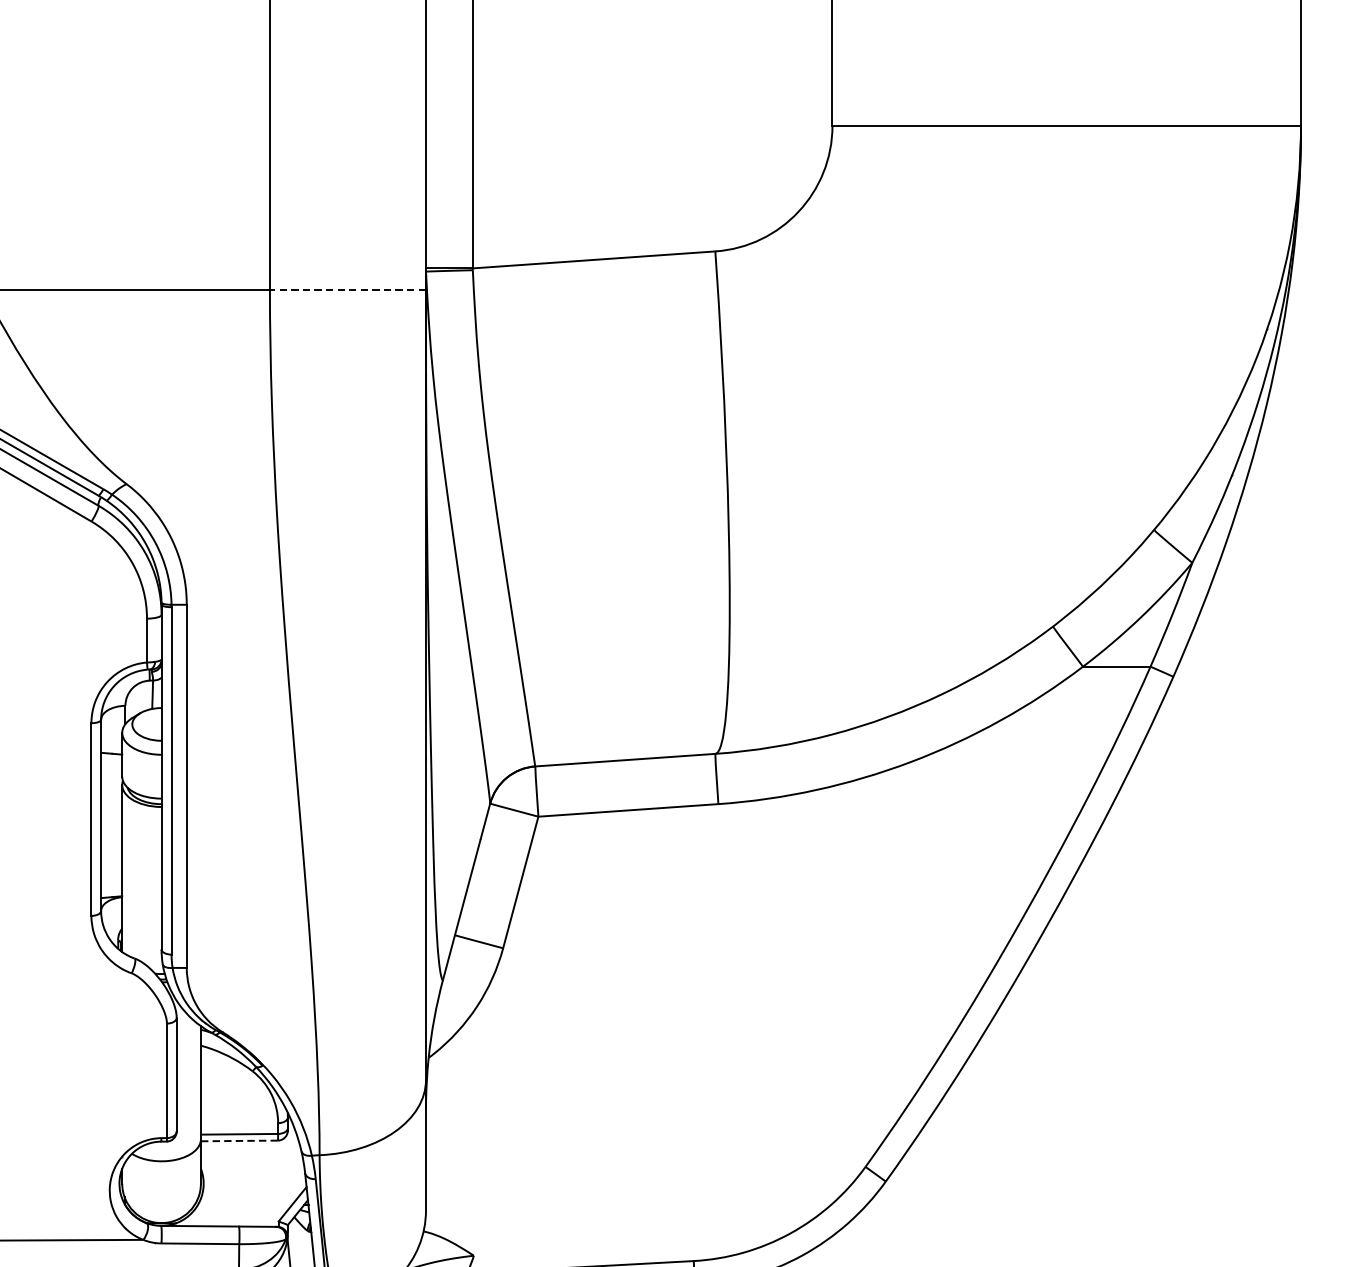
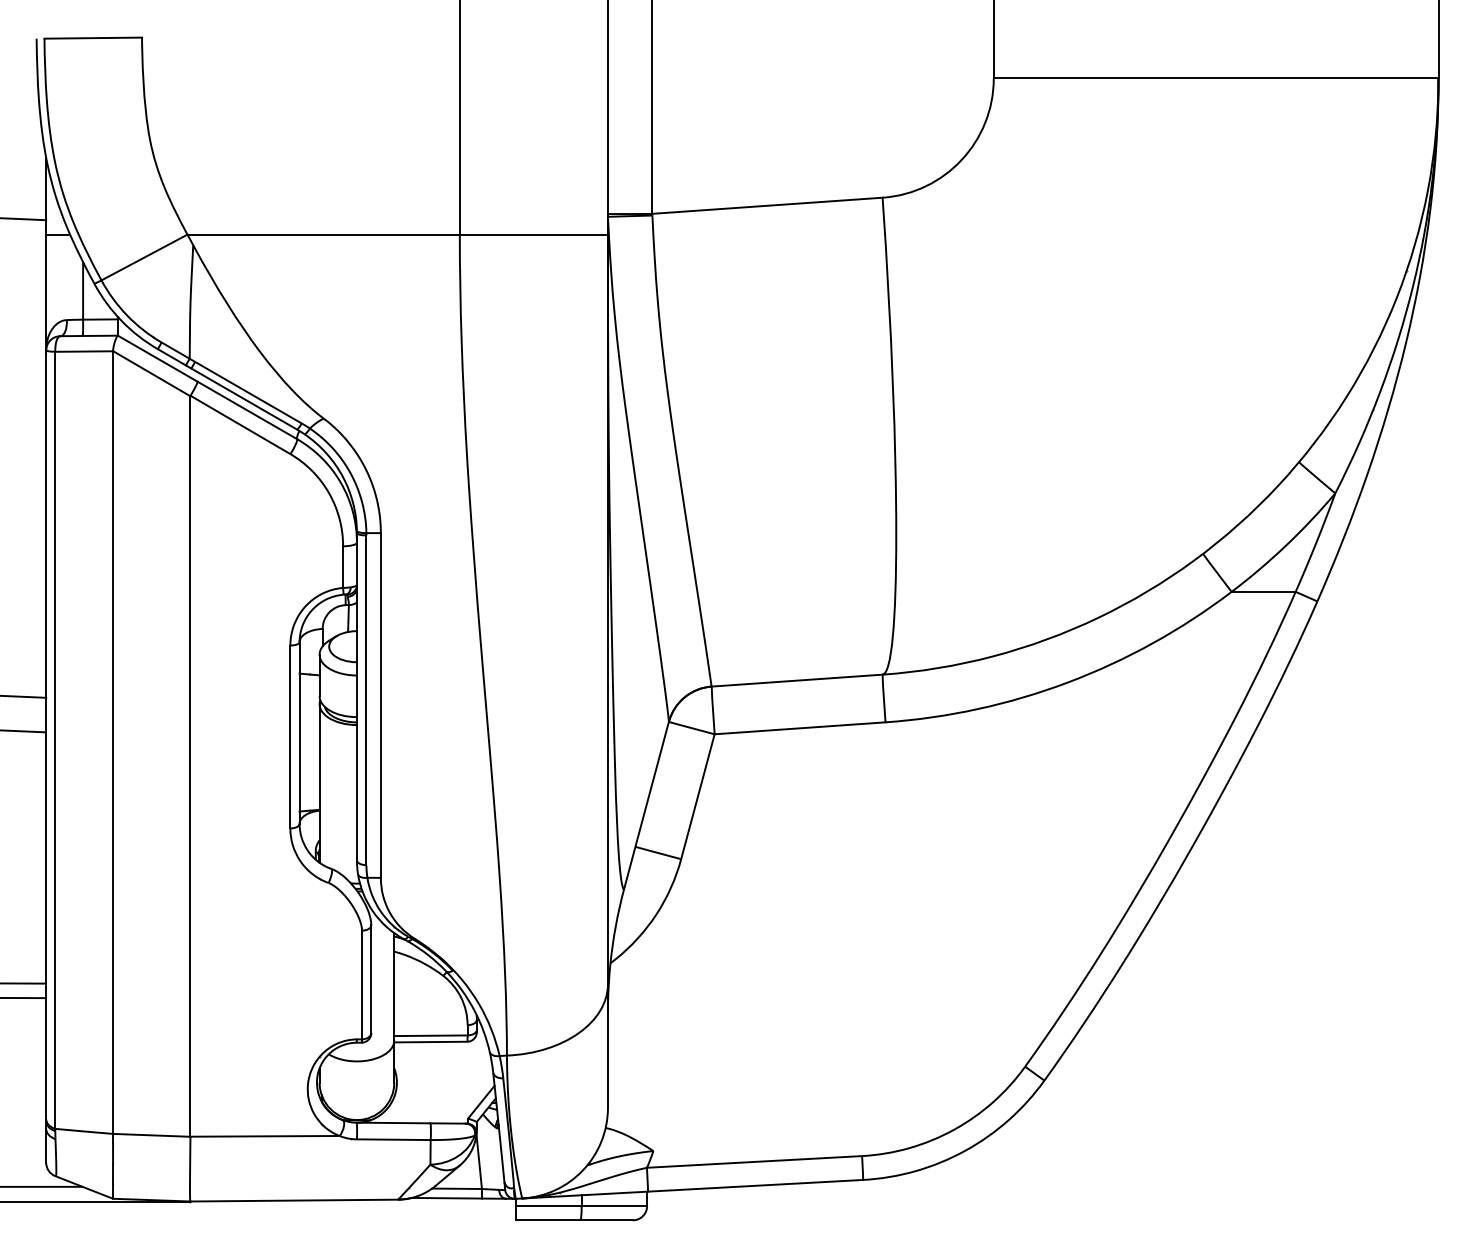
line: (347, 290) -> (533, 234), dashed -> solid
line: (239, 1141) -> (430, 1042), dashed -> solid

